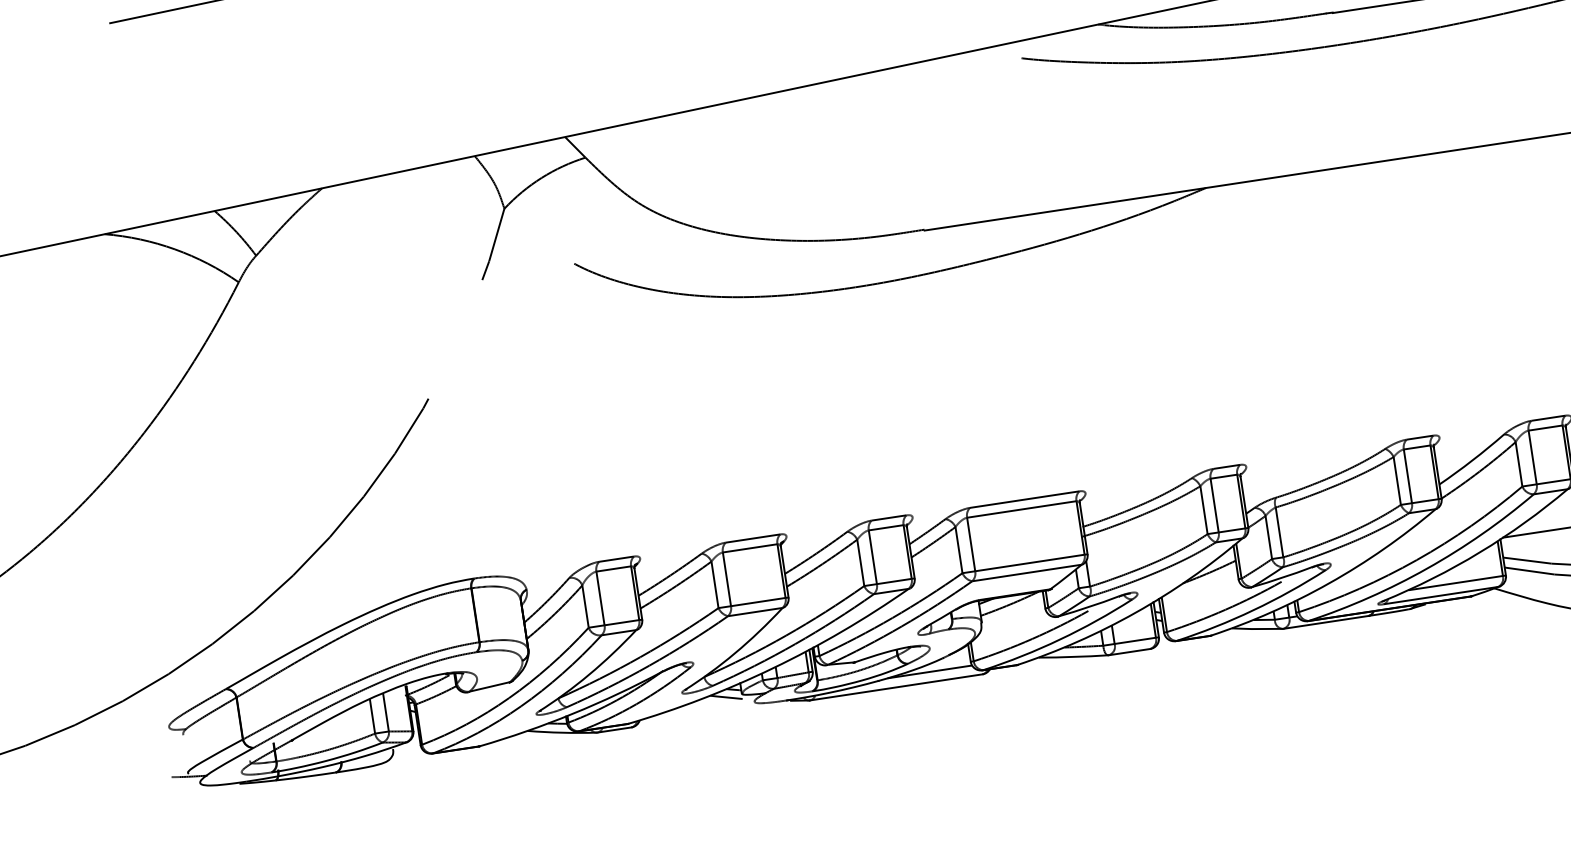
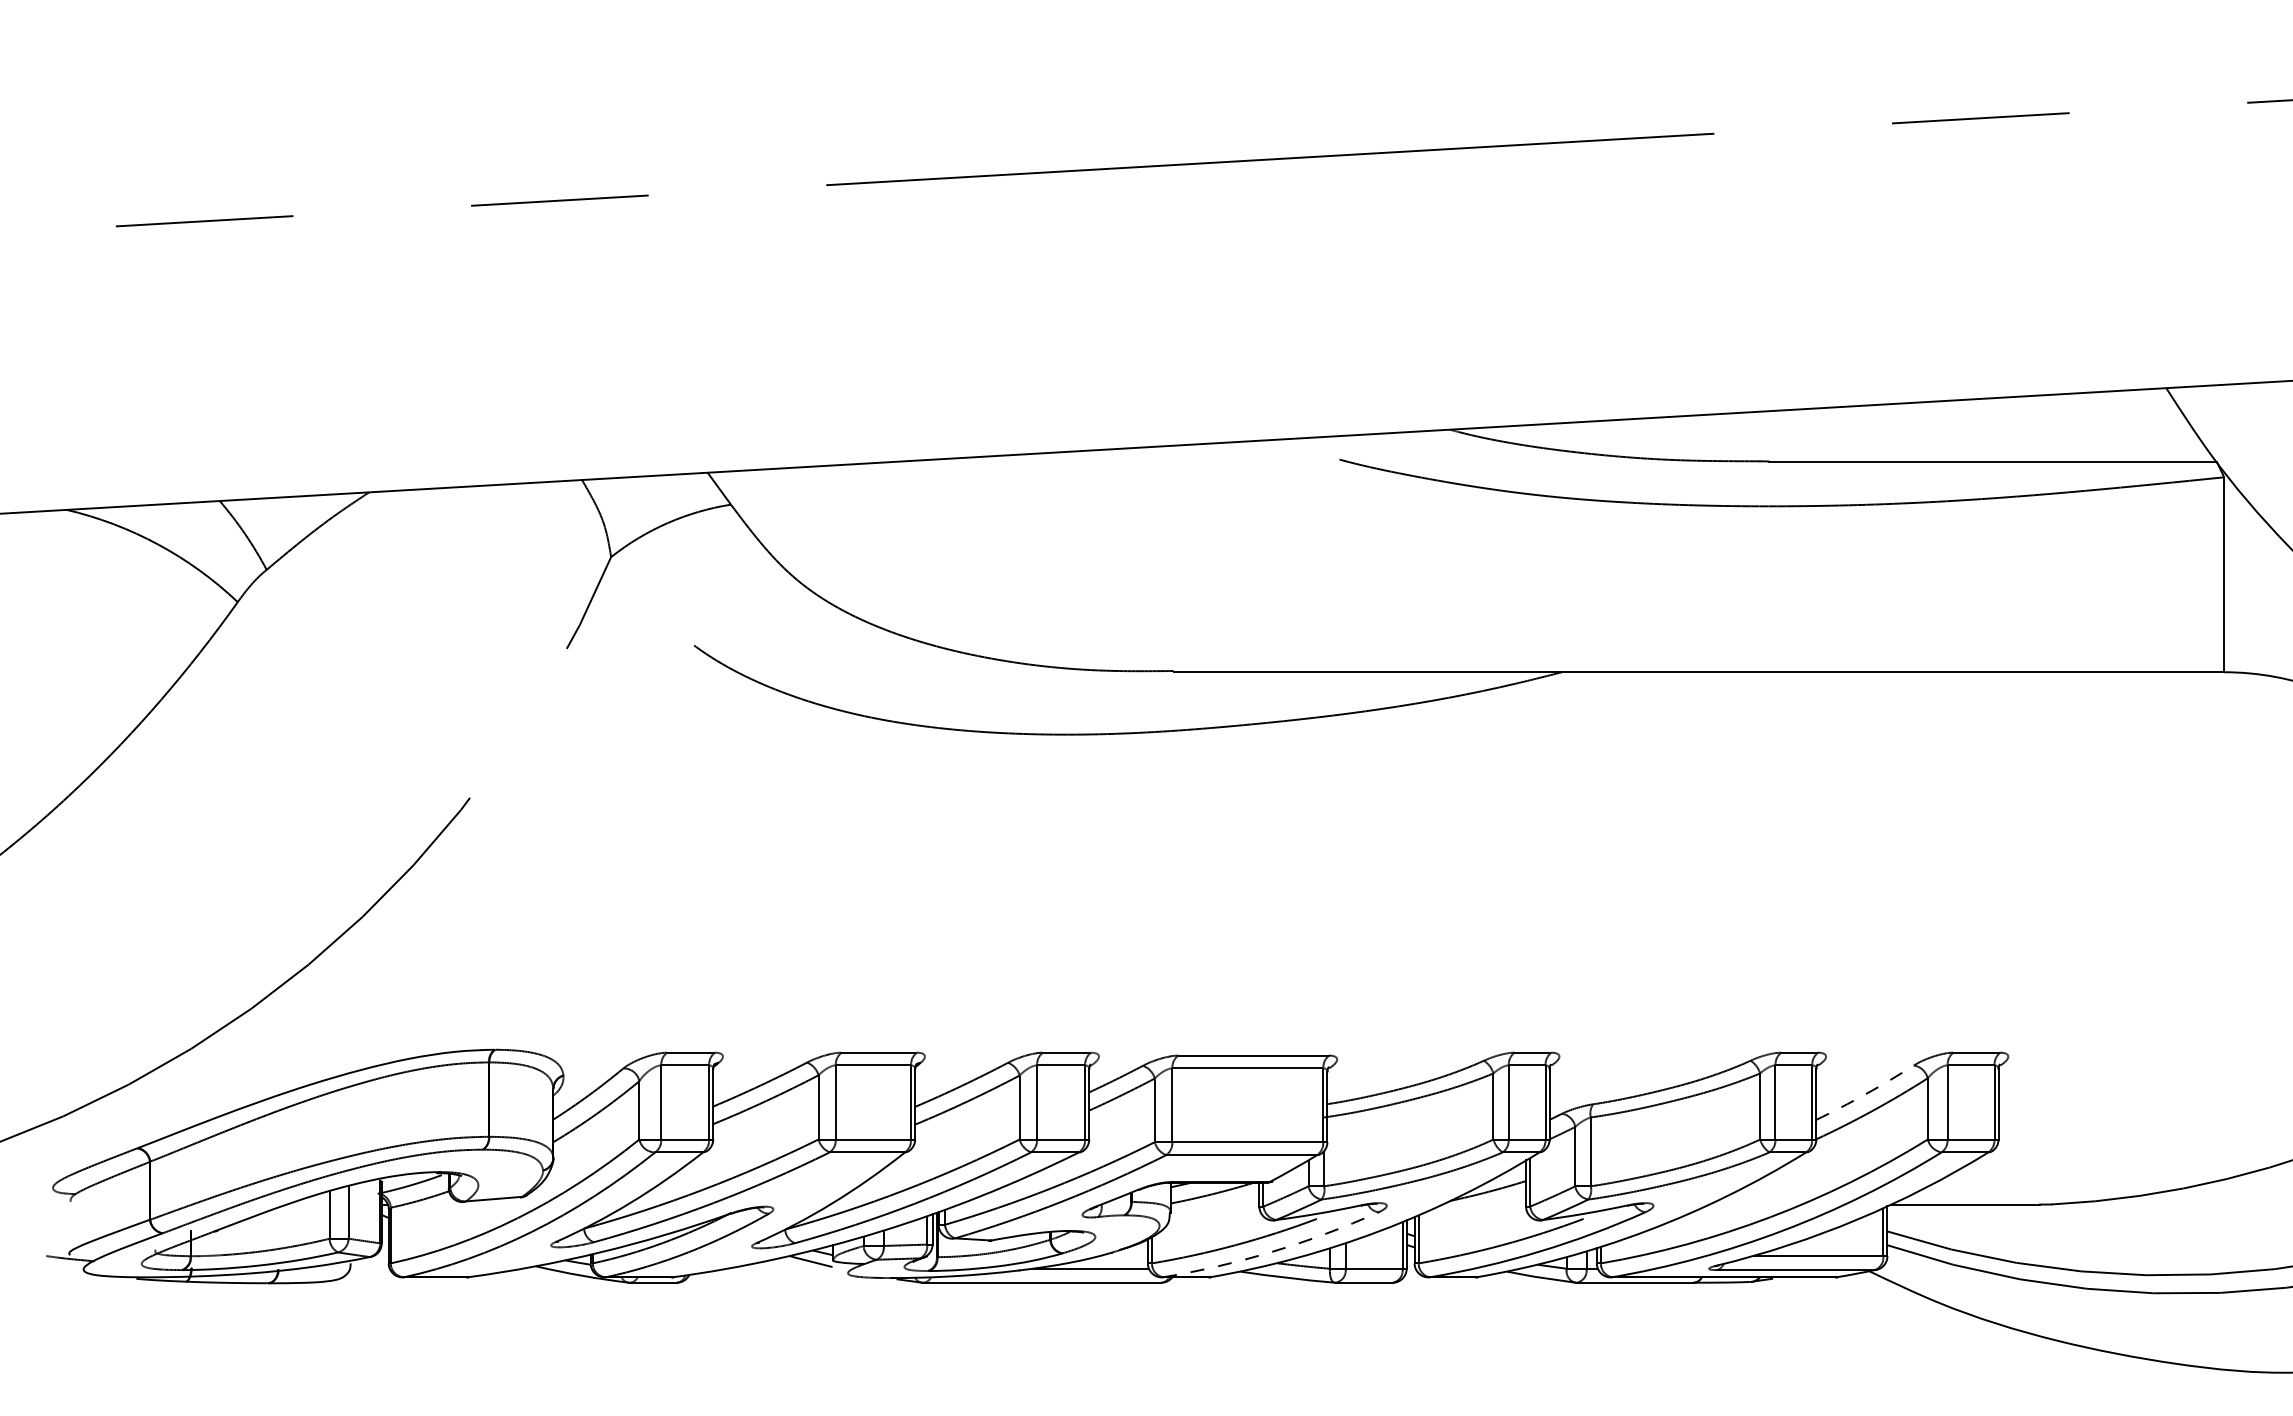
arc: (1472, 460) -> (1865, 1094), solid -> dashed
arc: (1059, 639) -> (1272, 1251), solid -> dashed

